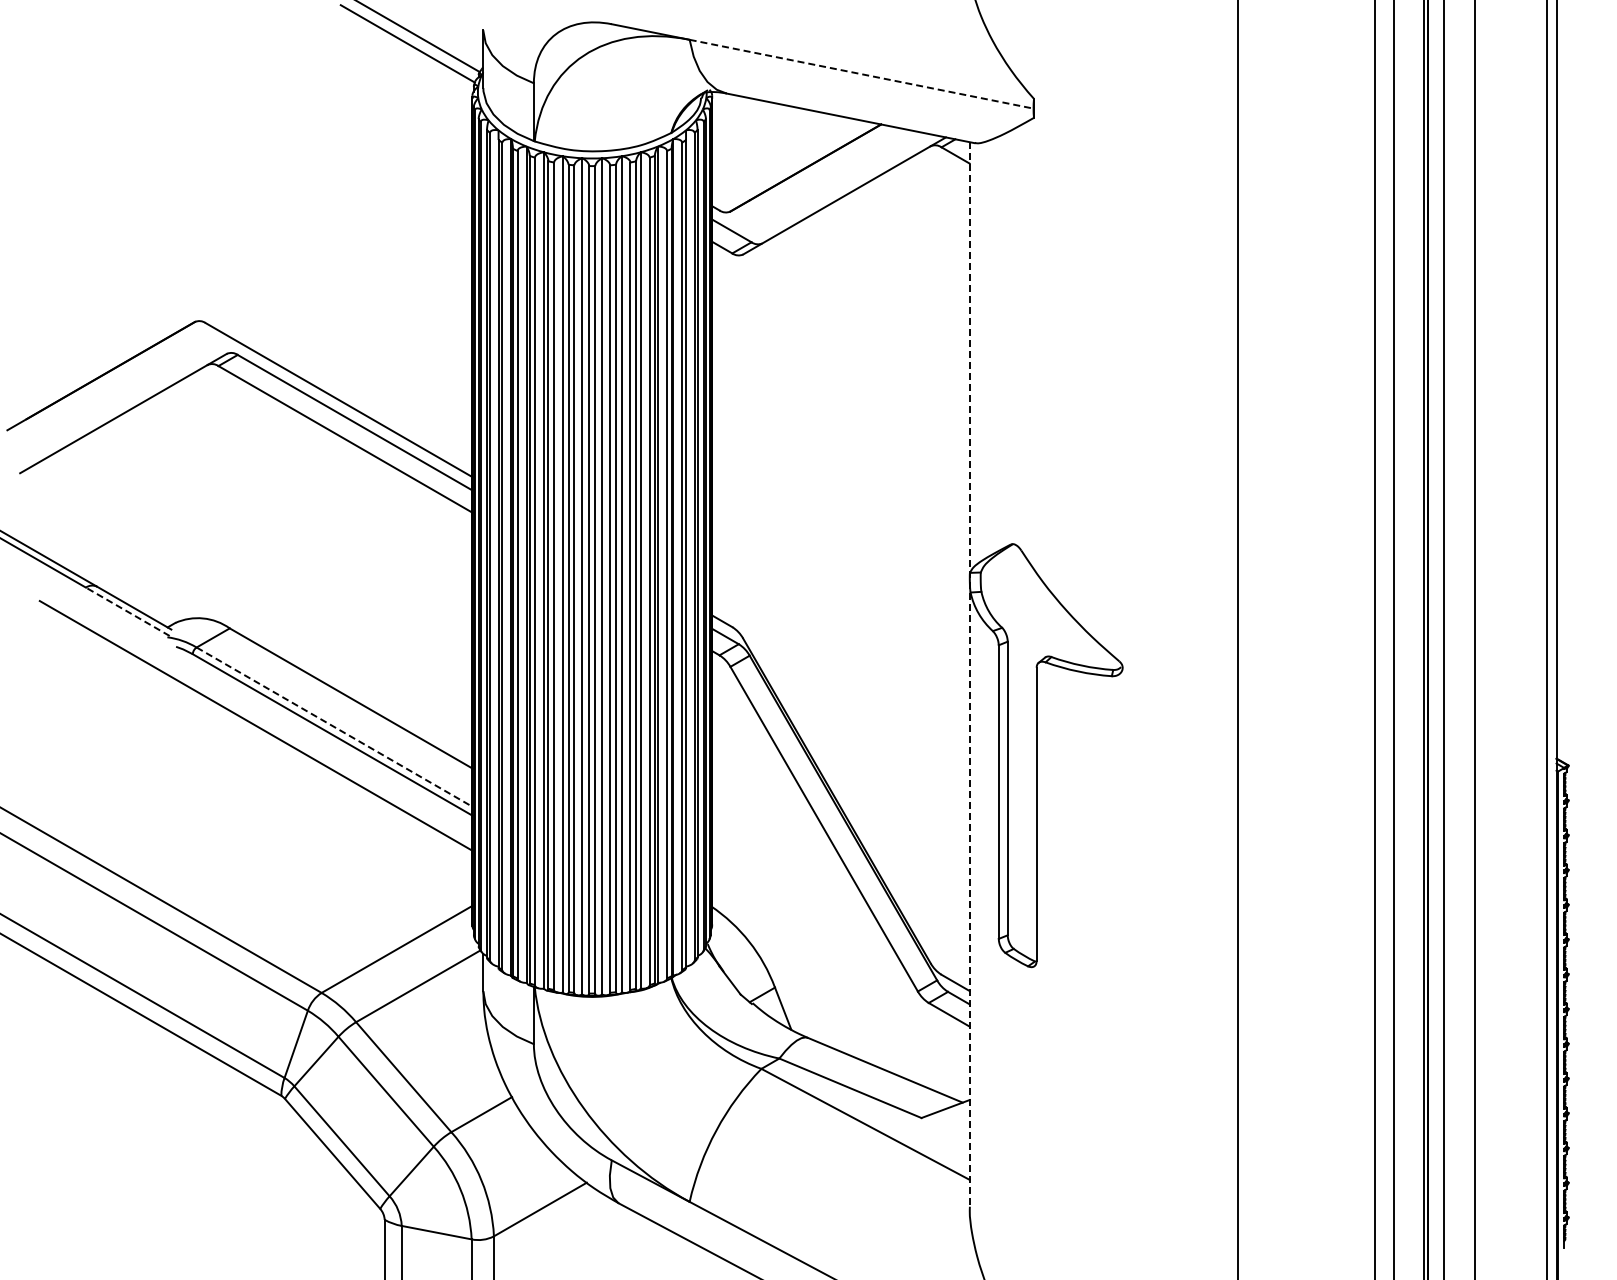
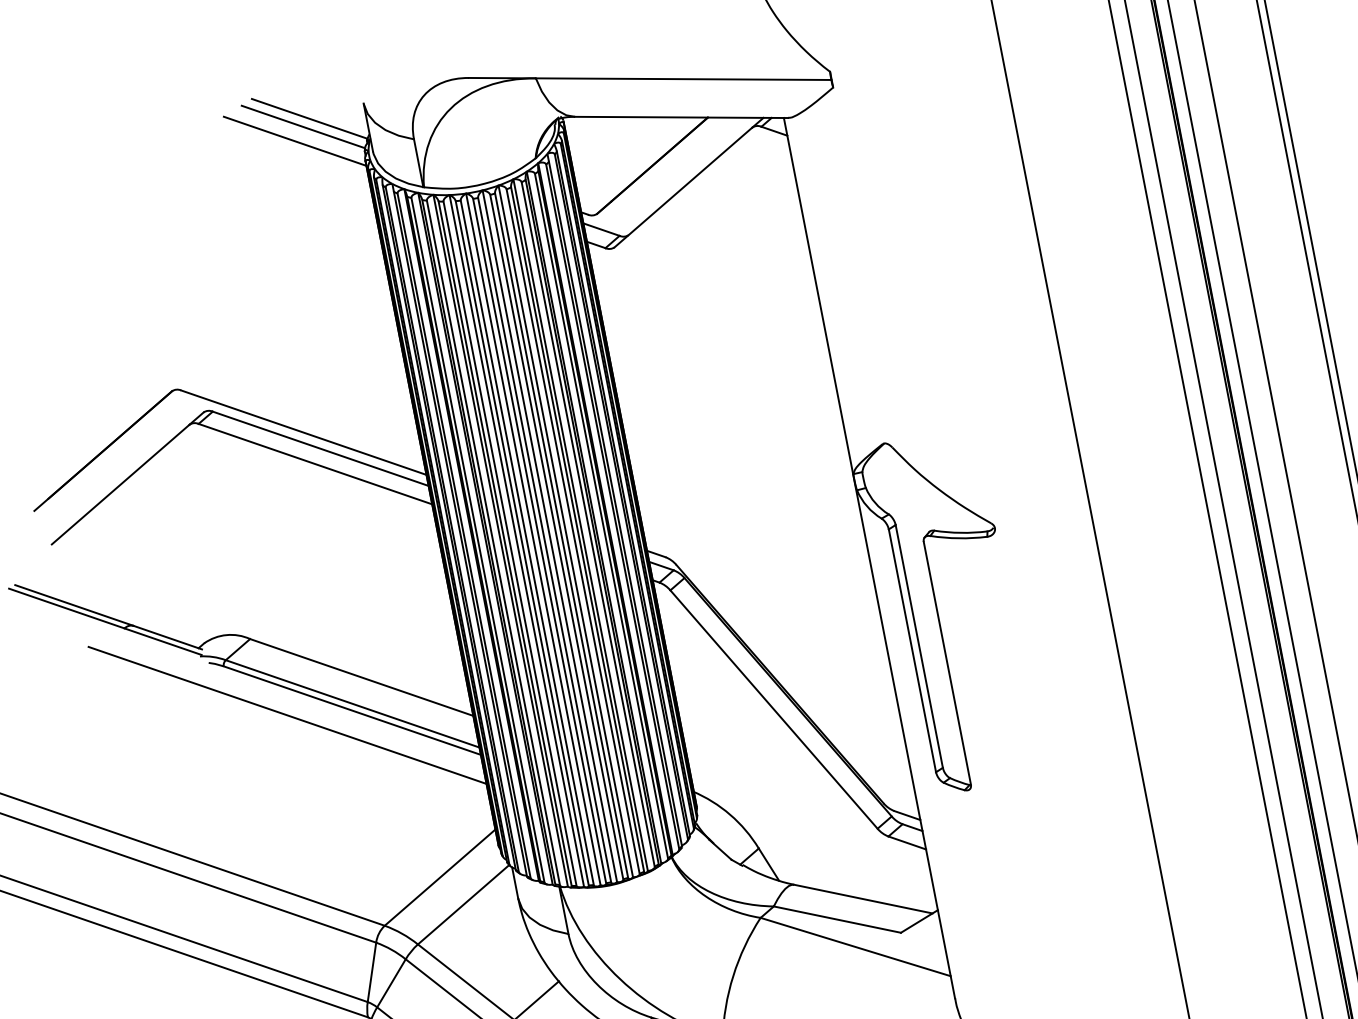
line: (394, 58) -> (294, 141), added
line: (862, 74) -> (684, 79), dashed -> solid
line: (127, 611) -> (162, 641), dashed -> solid
line: (969, 674) -> (869, 558), dashed -> solid
line: (334, 727) -> (352, 704), dashed -> solid

